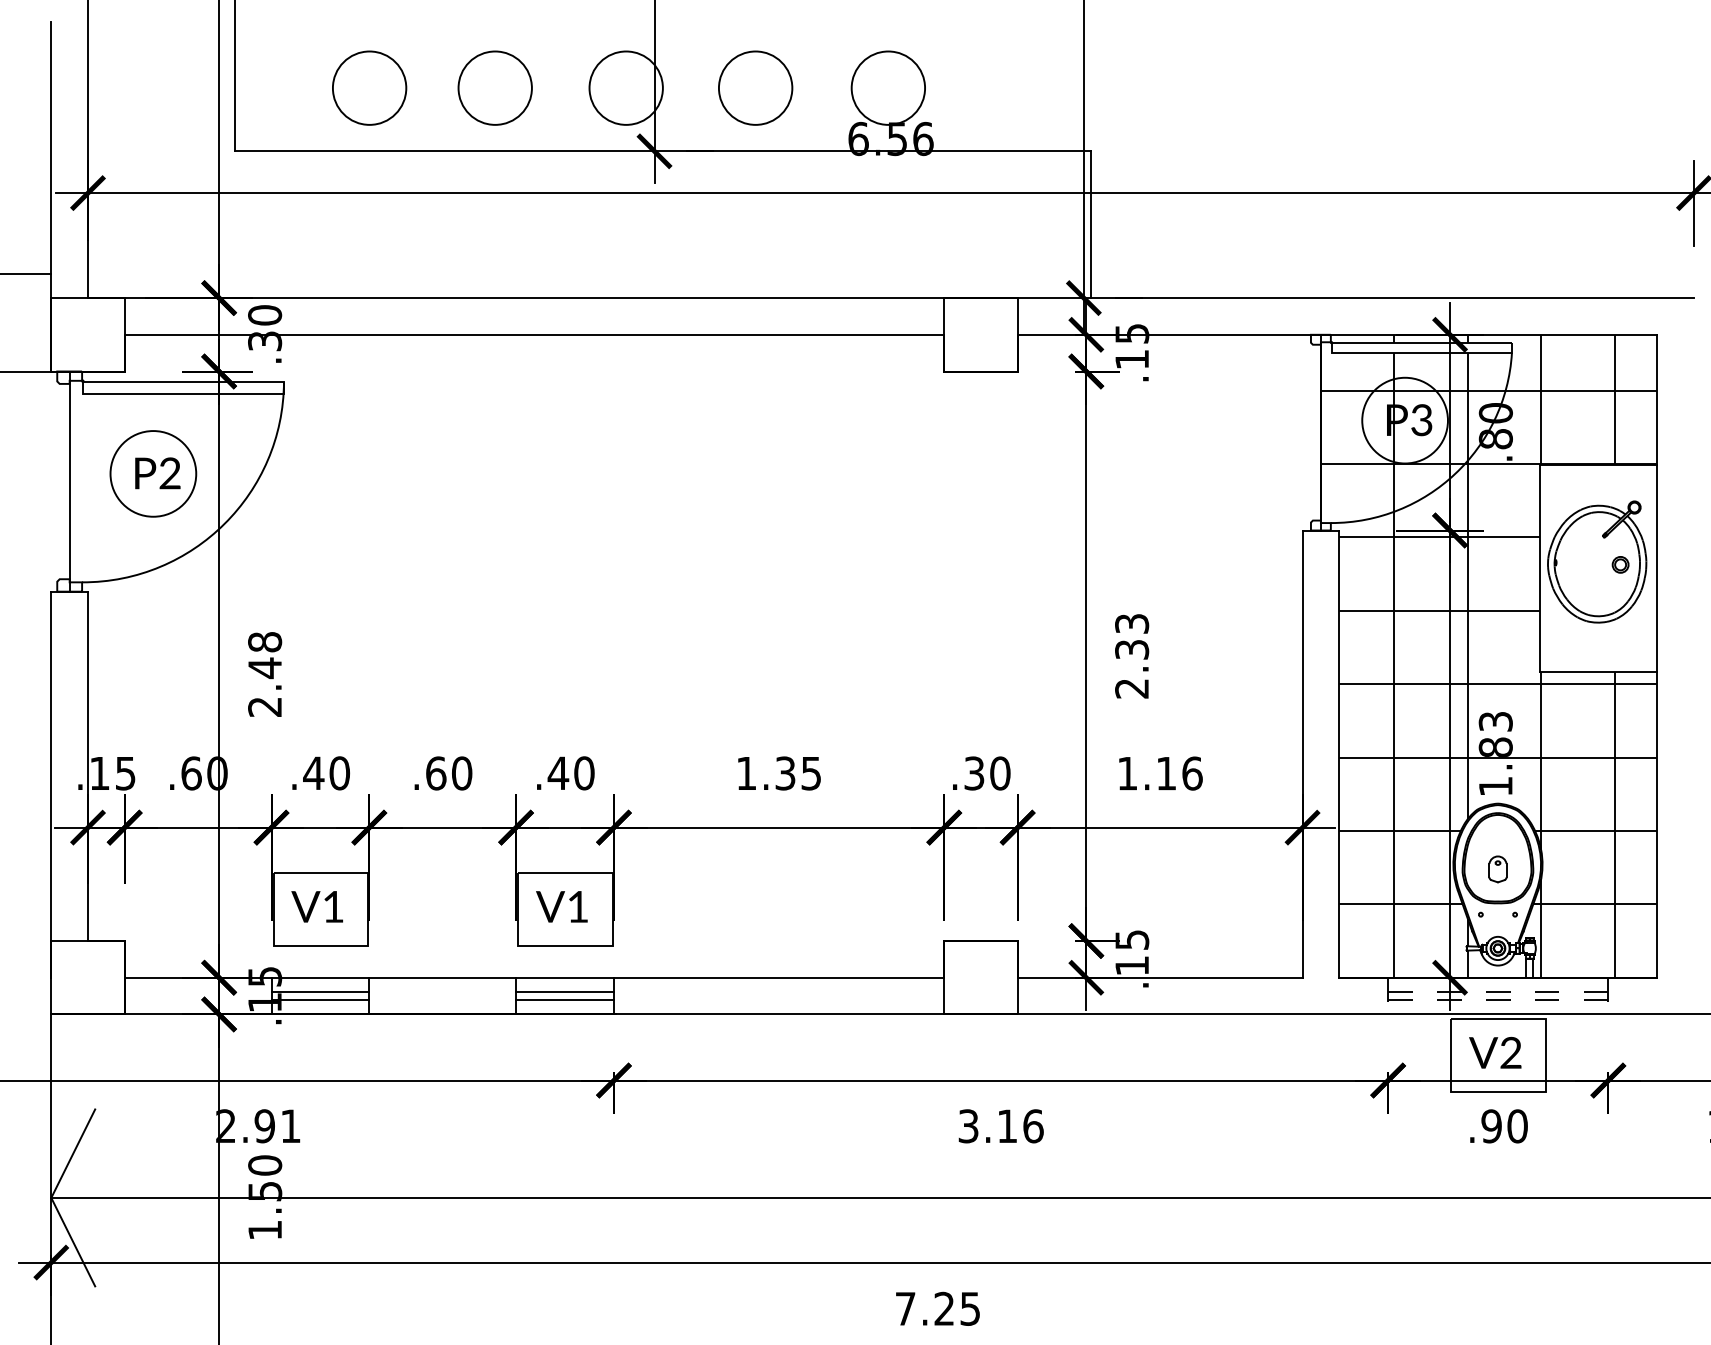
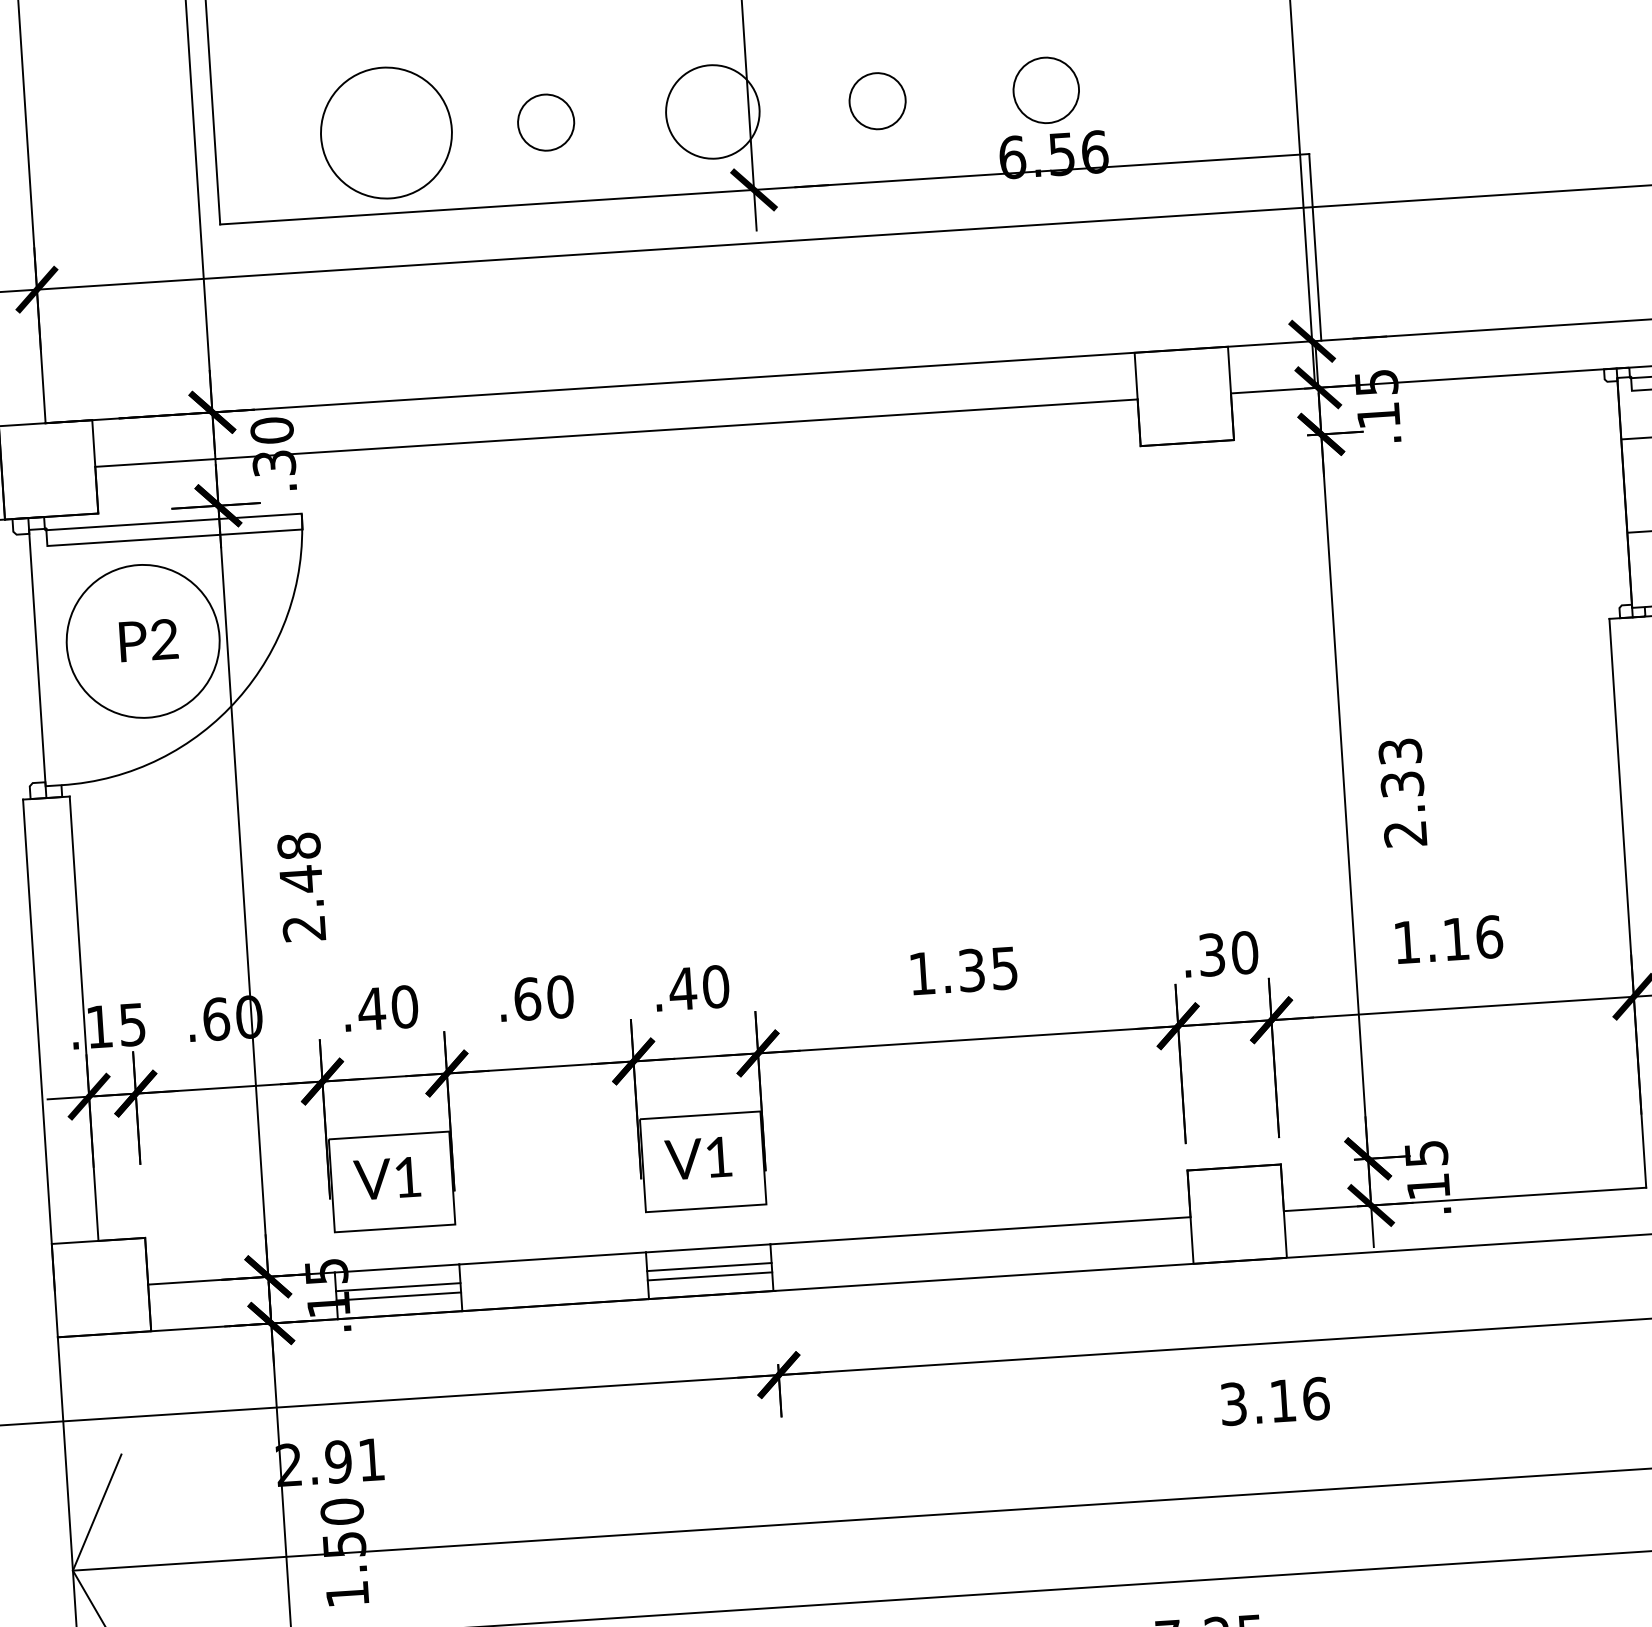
circle: (369, 87) -> (386, 132), size x1.4
circle: (494, 87) -> (545, 121), size x0.6
circle: (755, 87) -> (877, 100), size x0.6
circle: (888, 87) -> (1046, 89), size x0.7
circle: (153, 473) -> (143, 640), size x1.4

